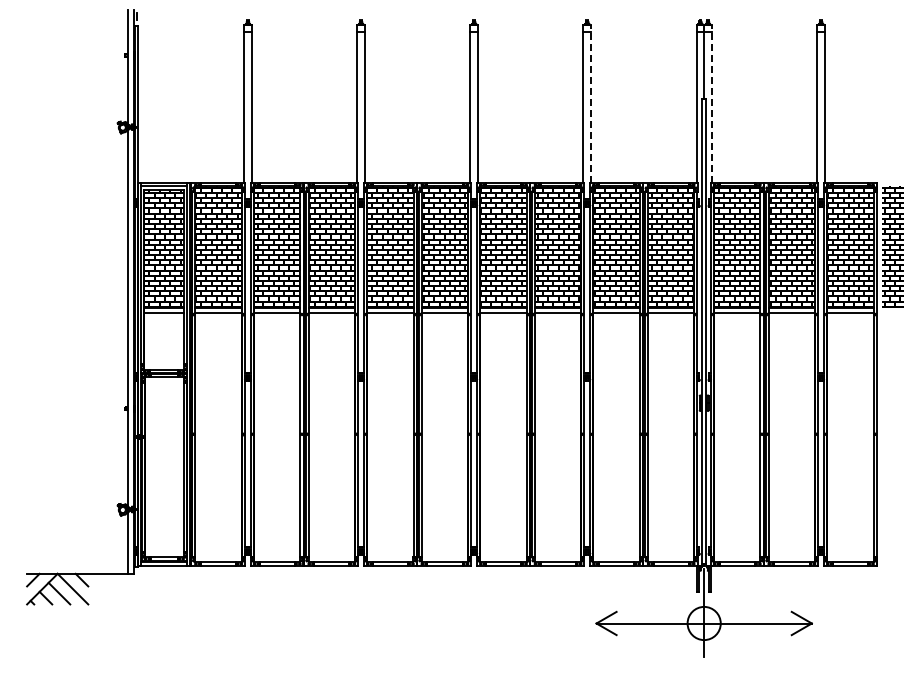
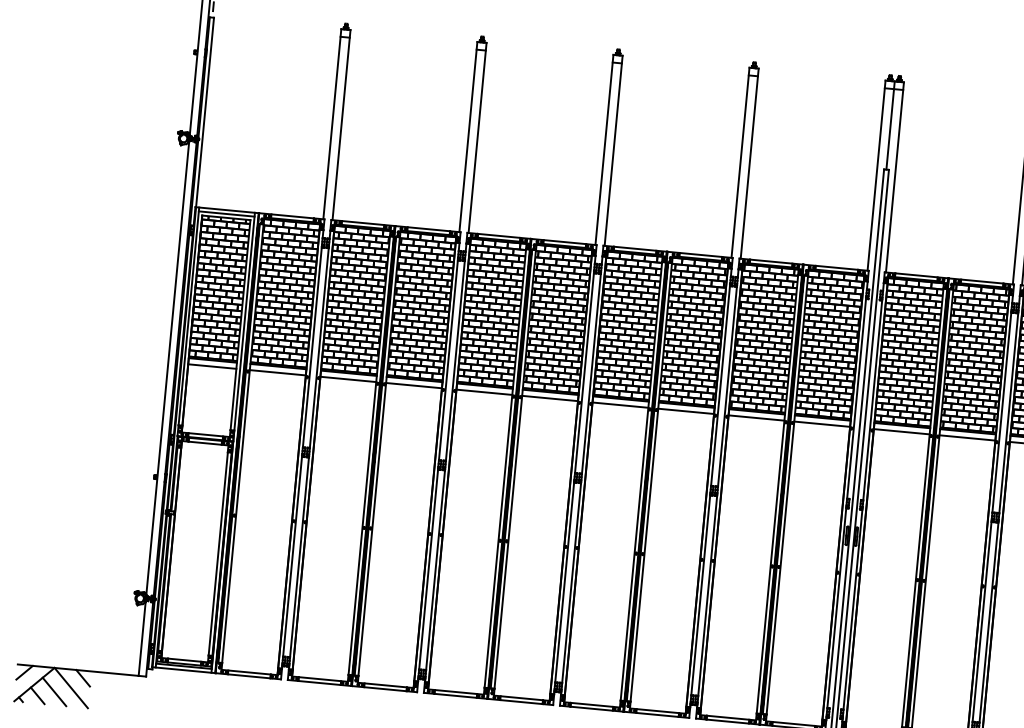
line: (591, 103) -> (750, 162), dashed -> solid
line: (711, 103) -> (894, 176), dashed -> solid

